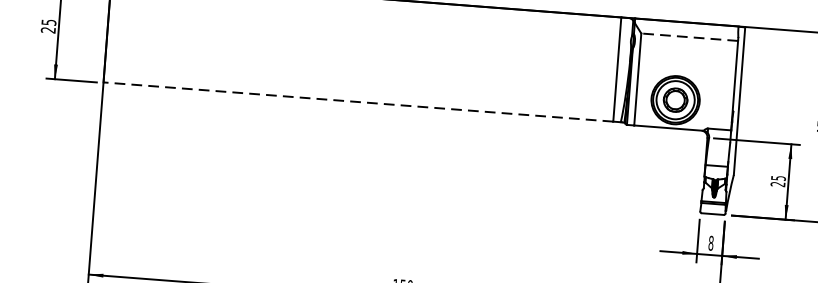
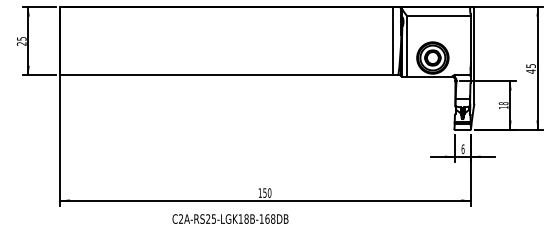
line: (689, 37) -> (438, 16), dashed -> solid
line: (357, 102) -> (226, 75), dashed -> solid
text: (778, 181) -> (503, 105), 25 -> 18
text: (710, 242) -> (462, 148), 8 -> 6

